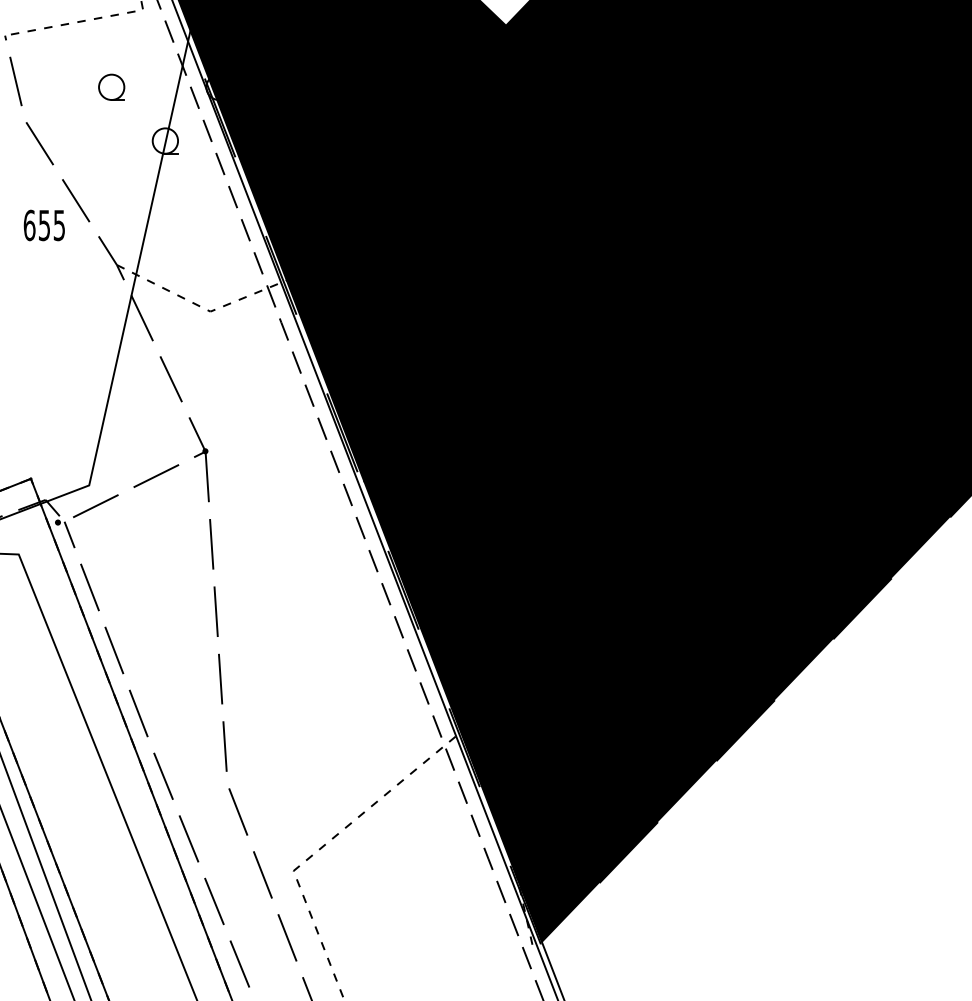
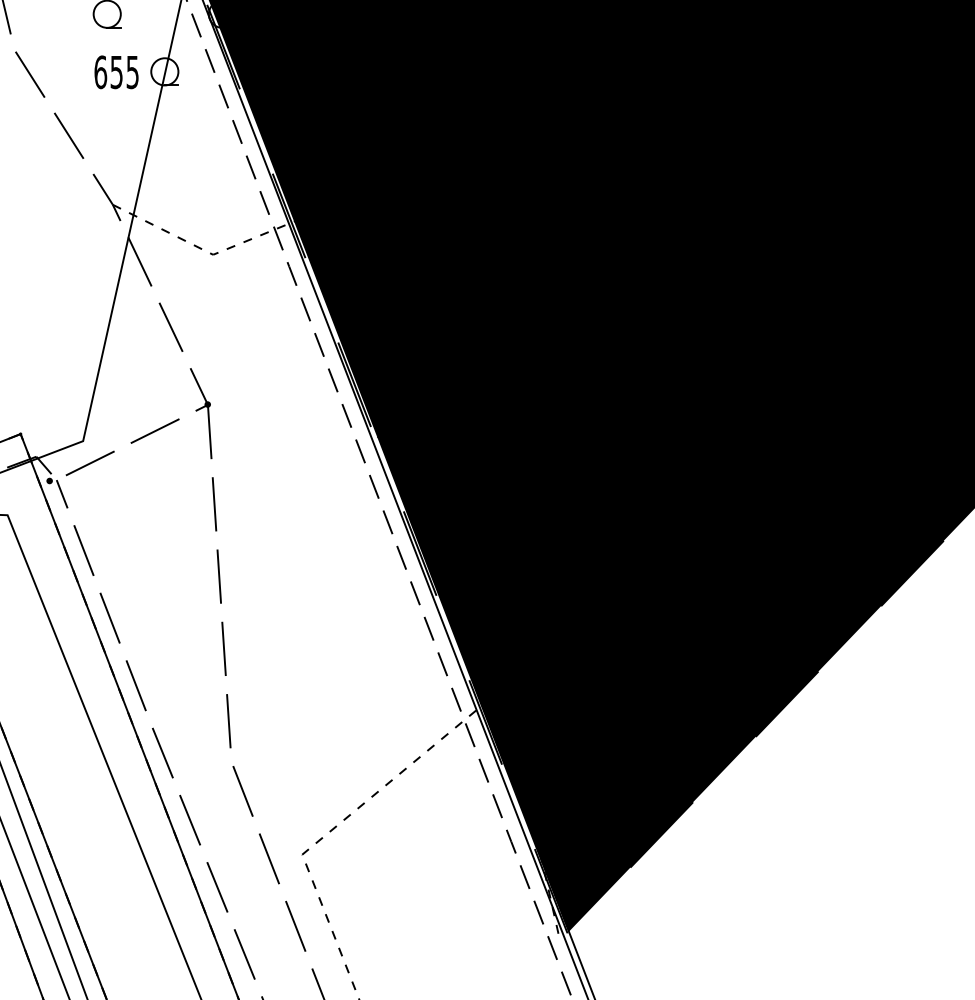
text: (43, 225) -> (115, 72), moved

